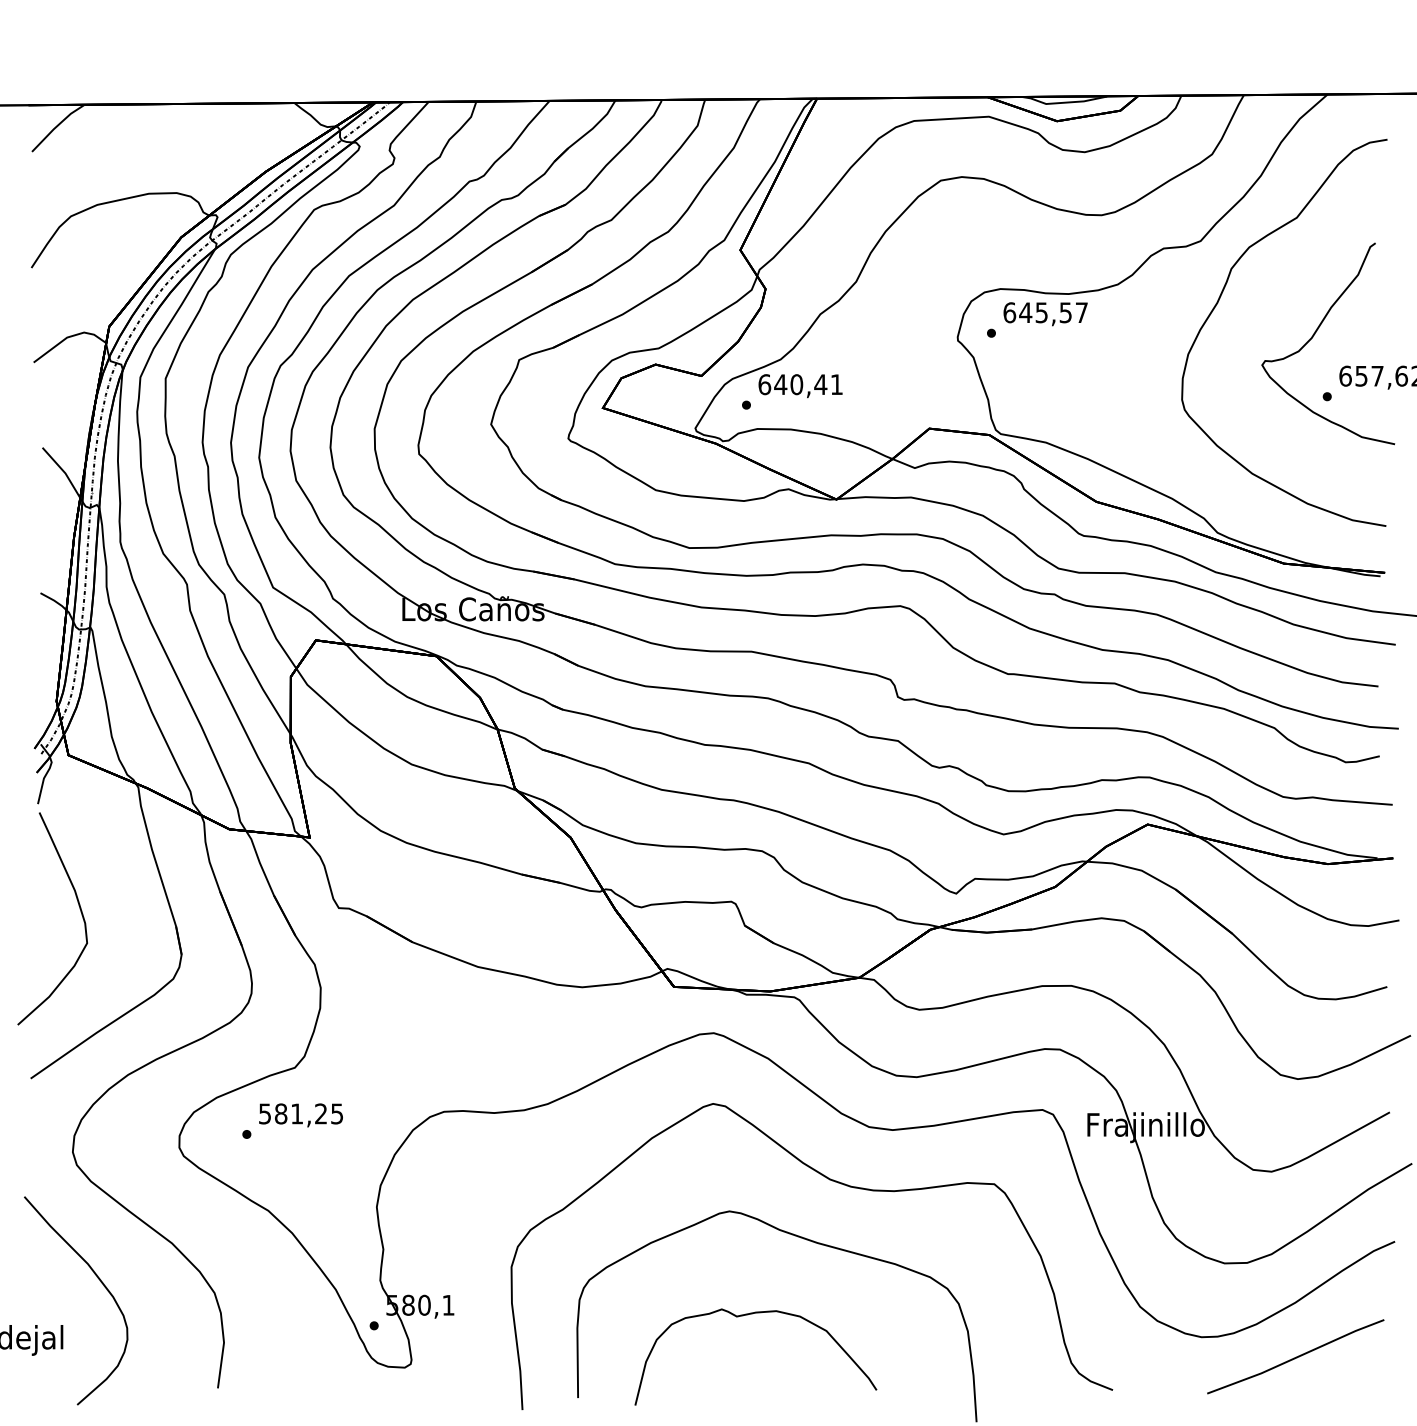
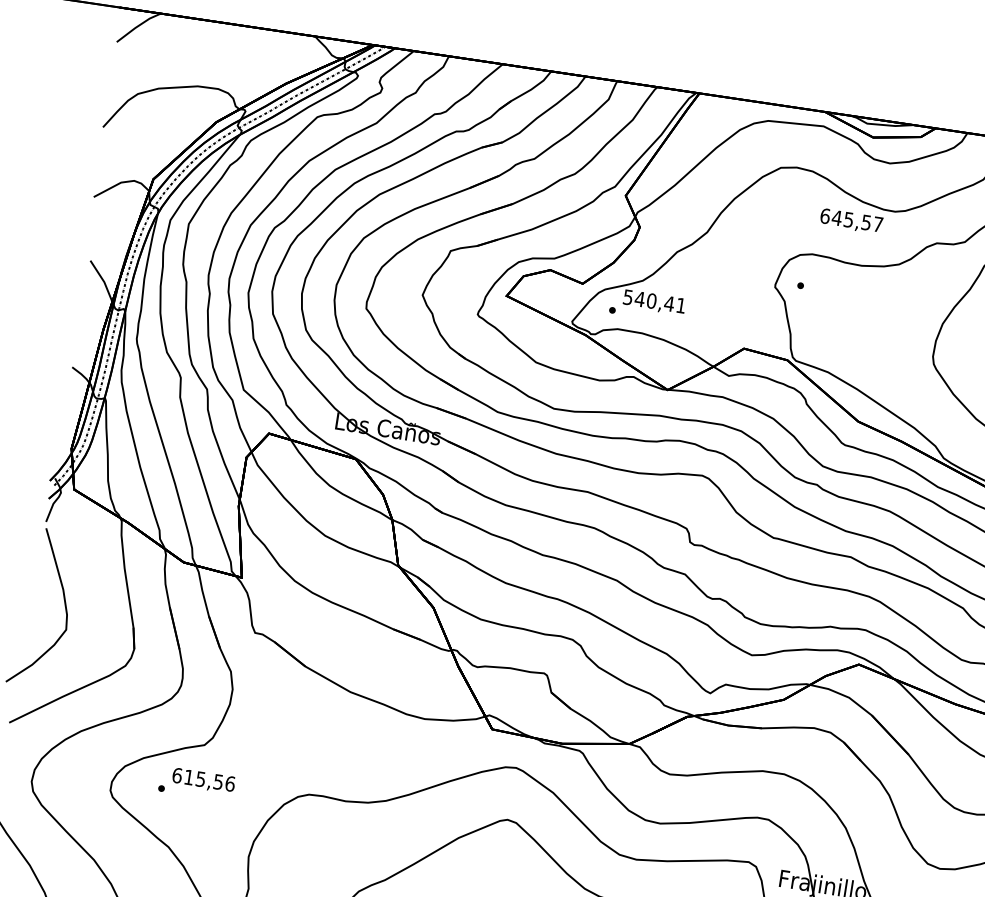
text: (1045, 314) -> (851, 221), moved
text: (764, 384) -> (628, 297), 640,41 -> 540,41
text: (301, 1113) -> (204, 779), 581,25 -> 615,56

